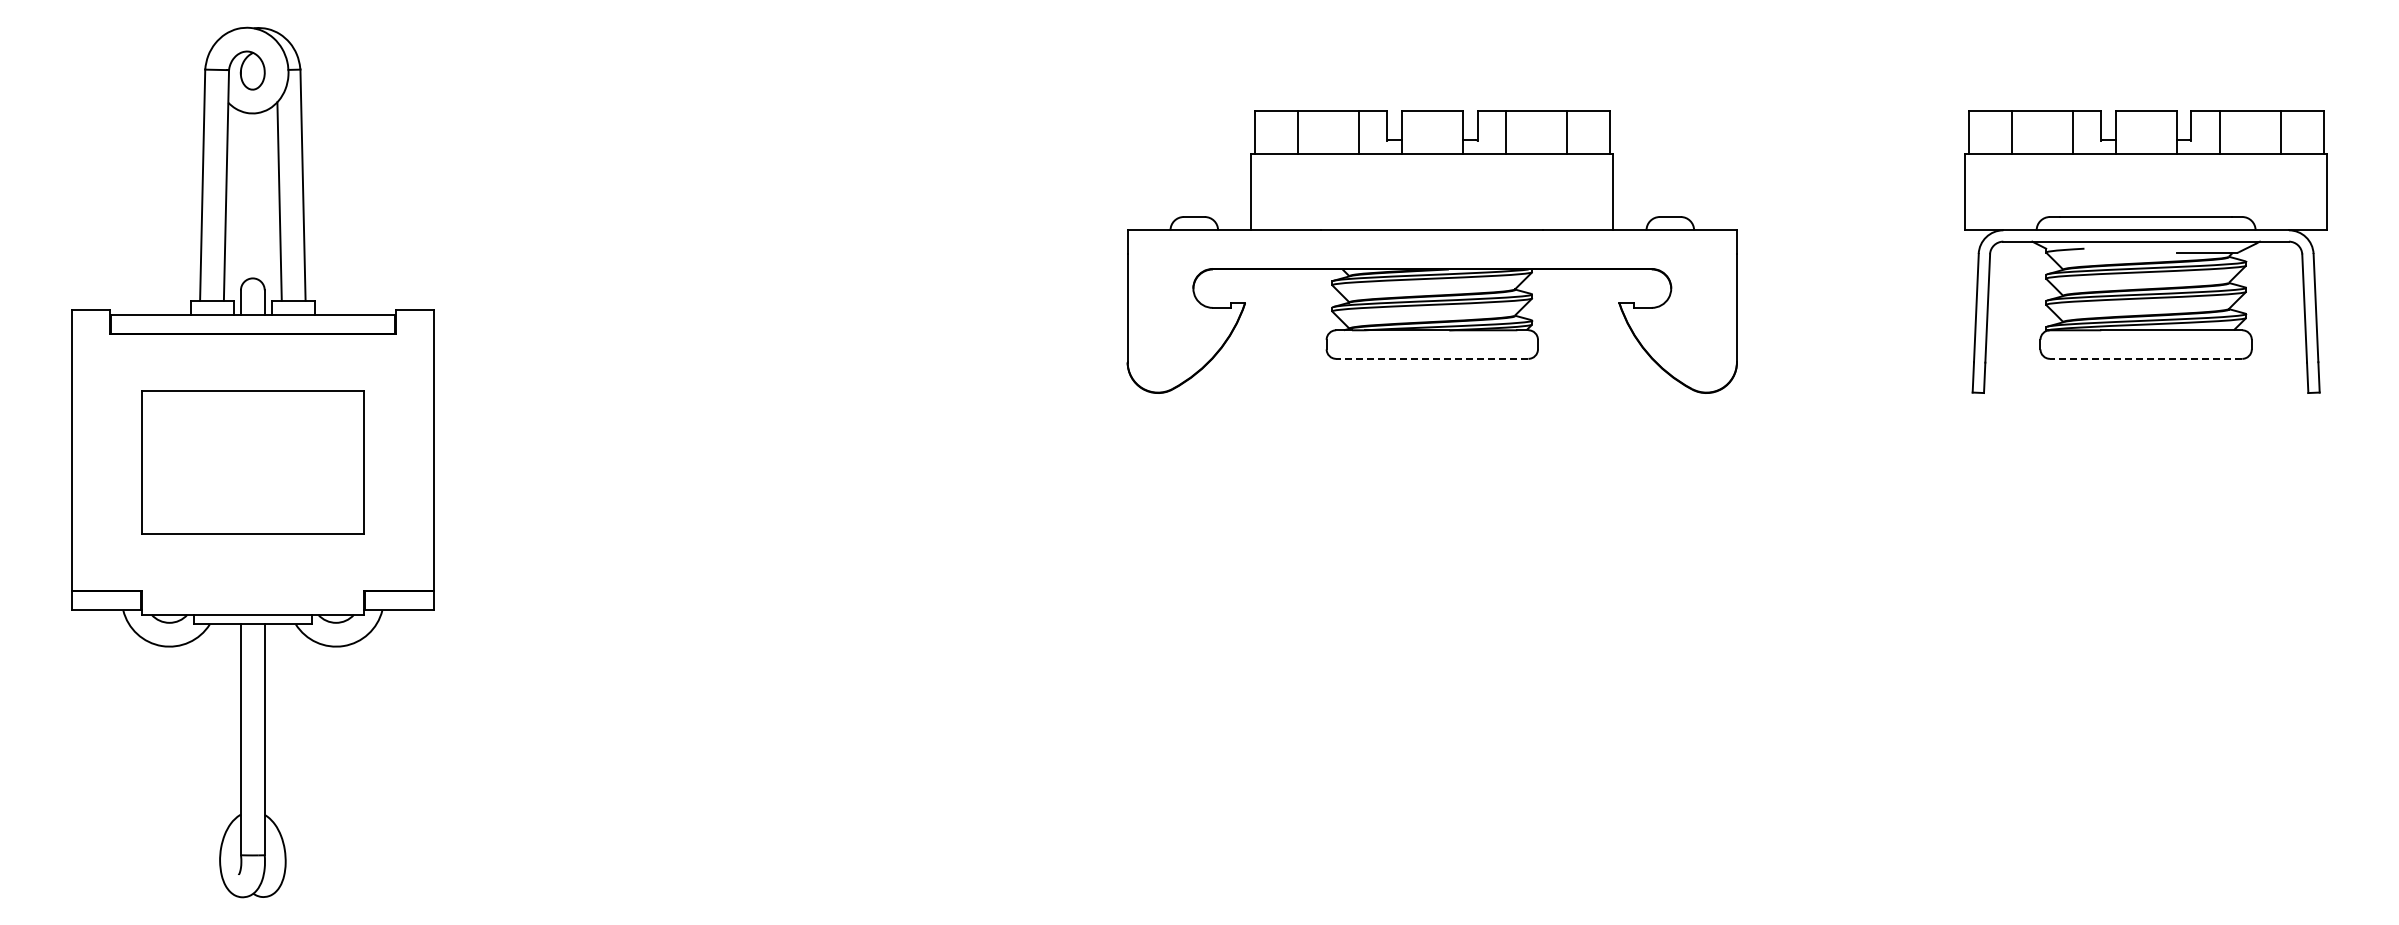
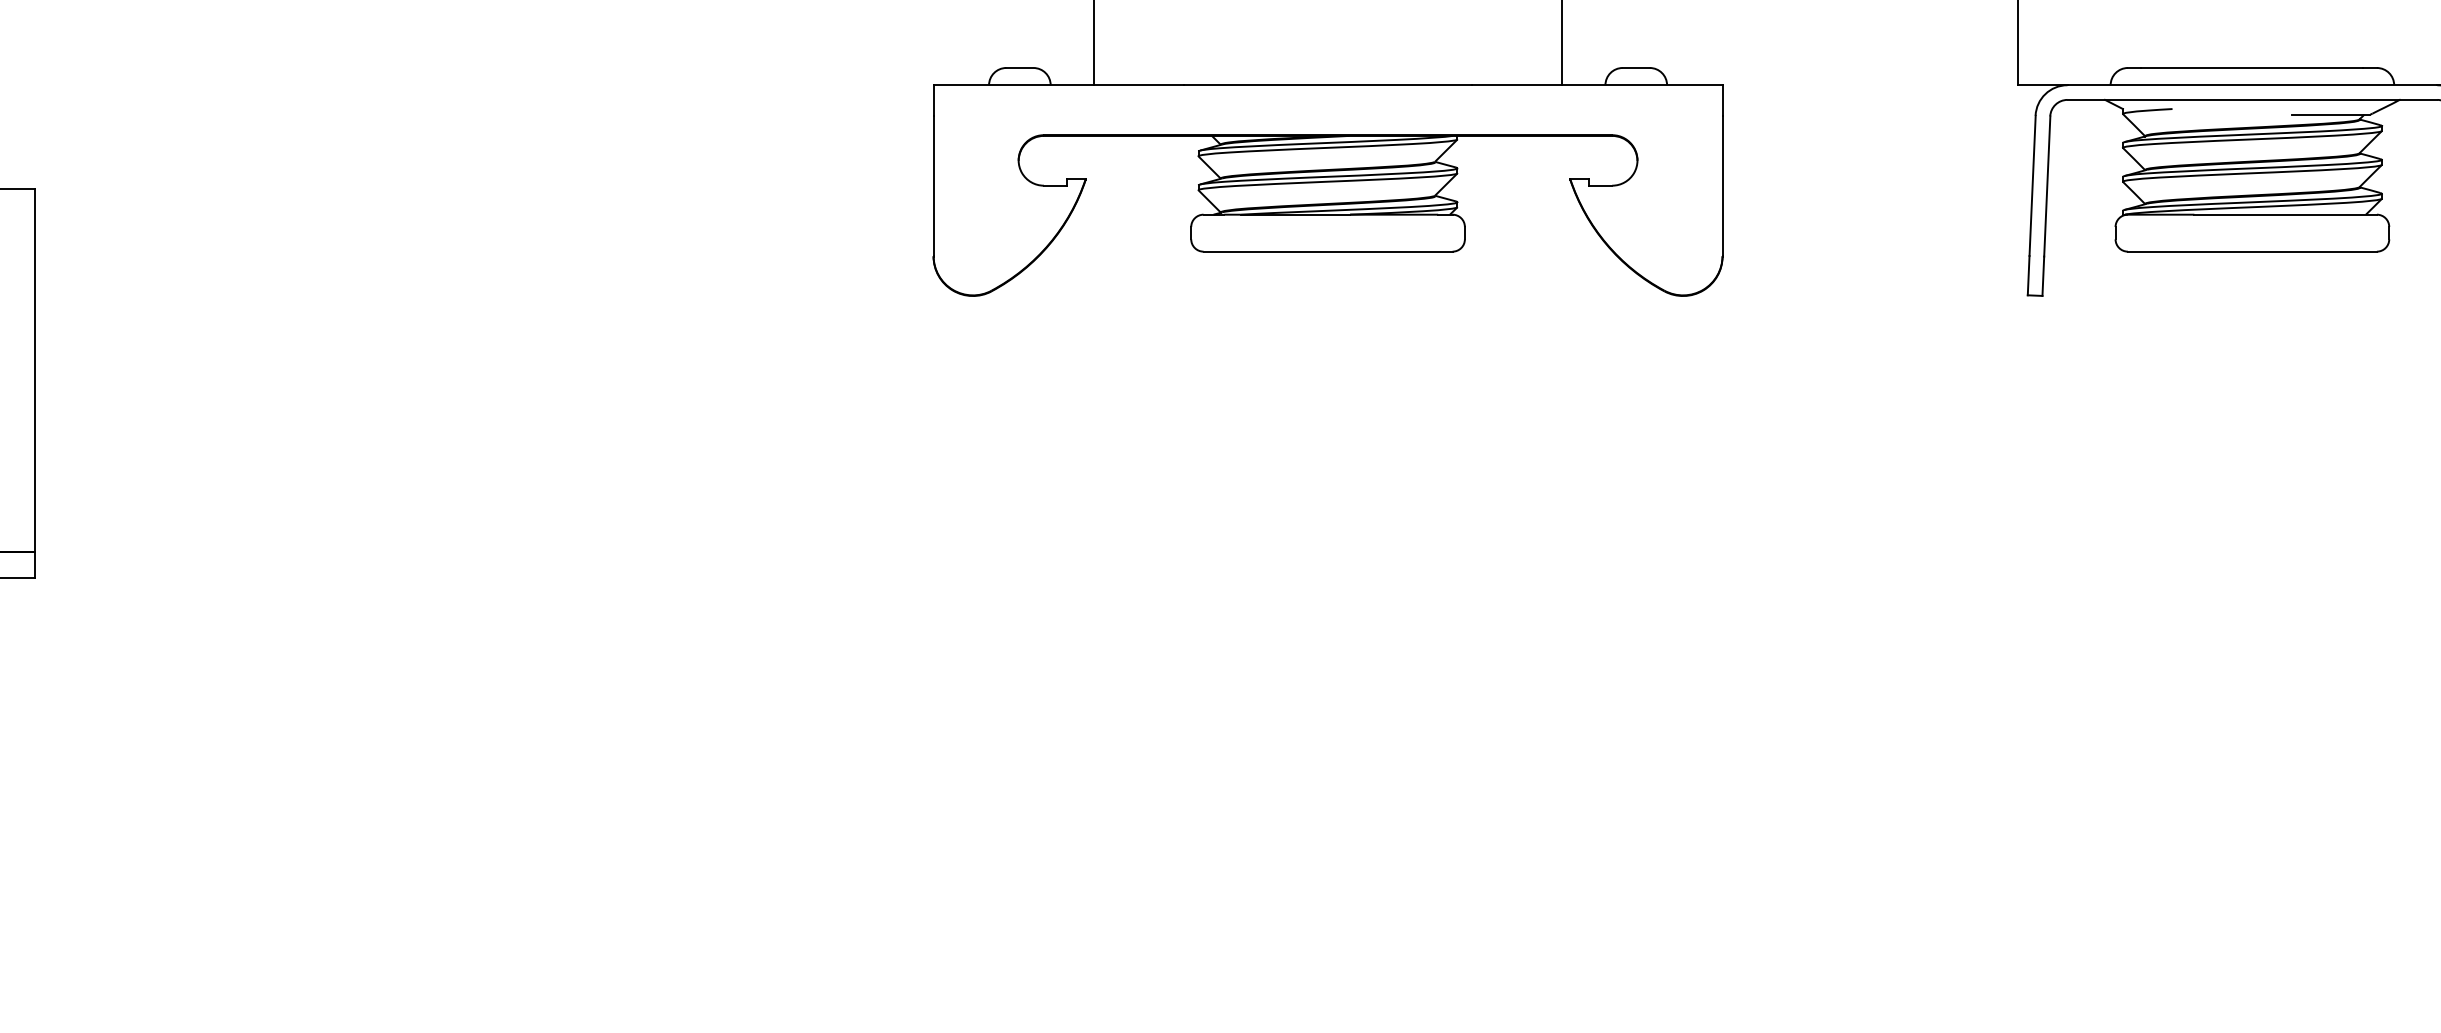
line: (1431, 358) -> (1327, 251), dashed -> solid
line: (2145, 358) -> (2251, 251), dashed -> solid

